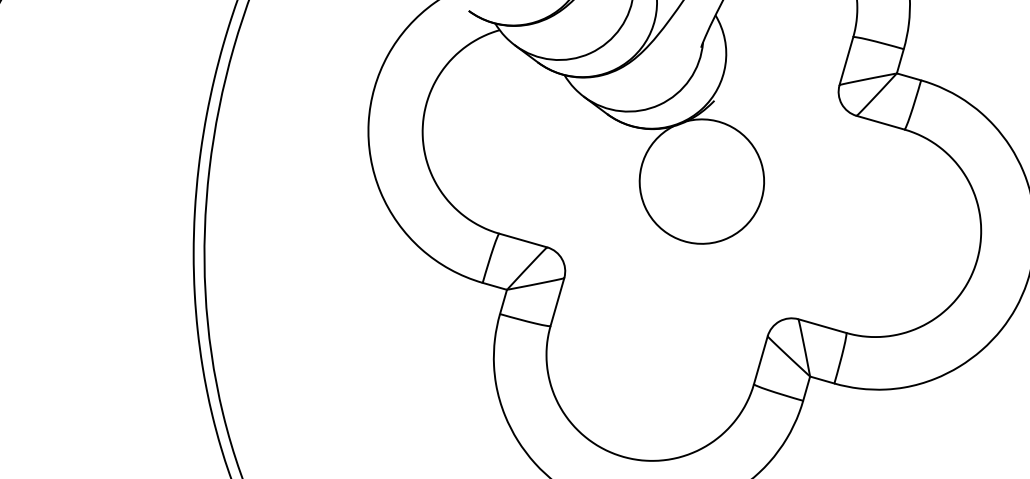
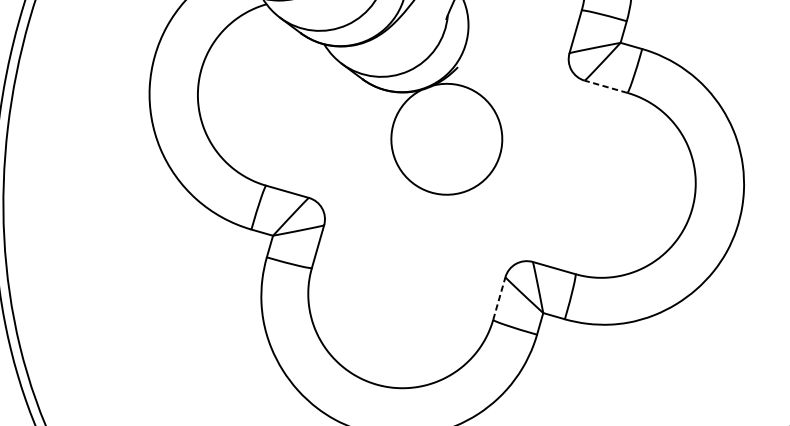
line: (880, 122) -> (606, 86), solid -> dashed
line: (760, 360) -> (499, 298), solid -> dashed

